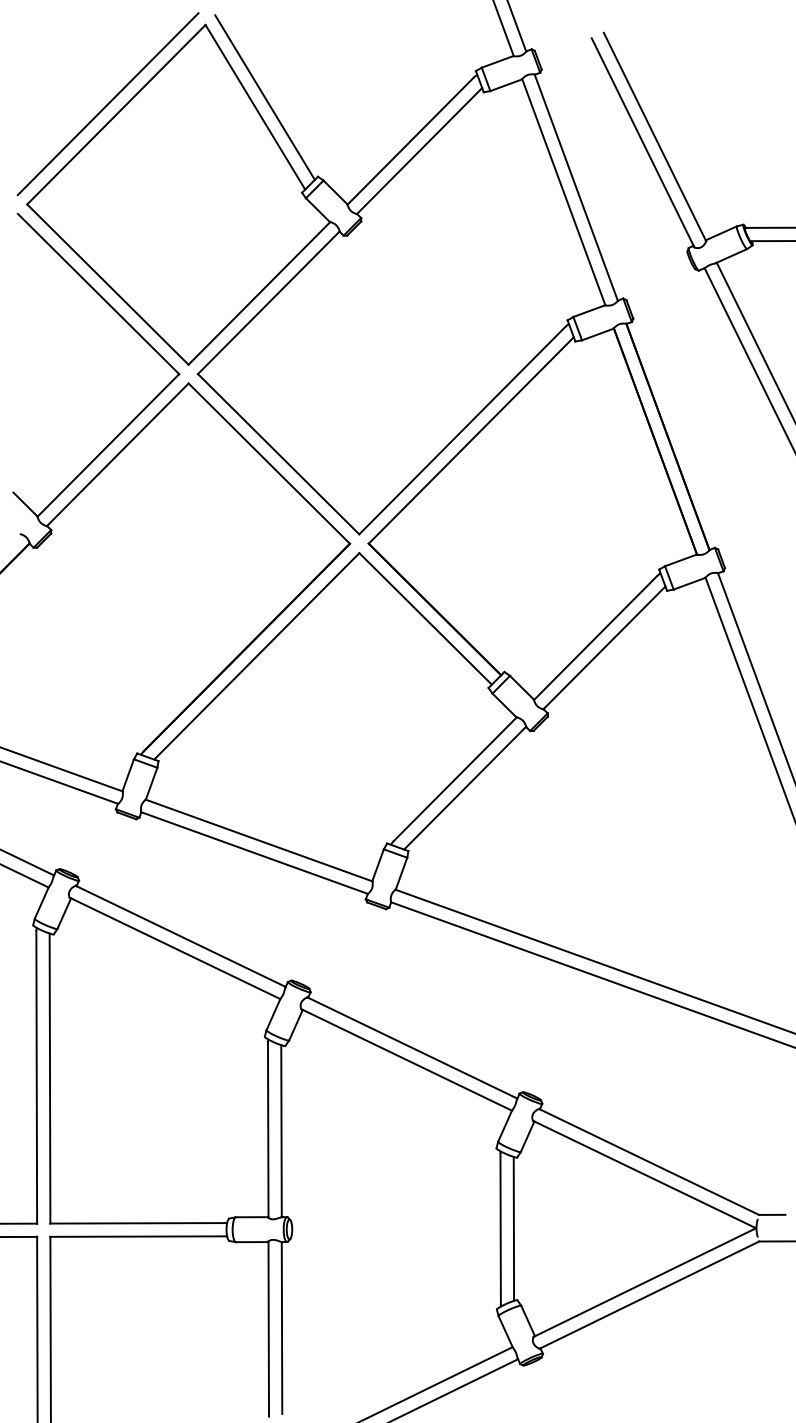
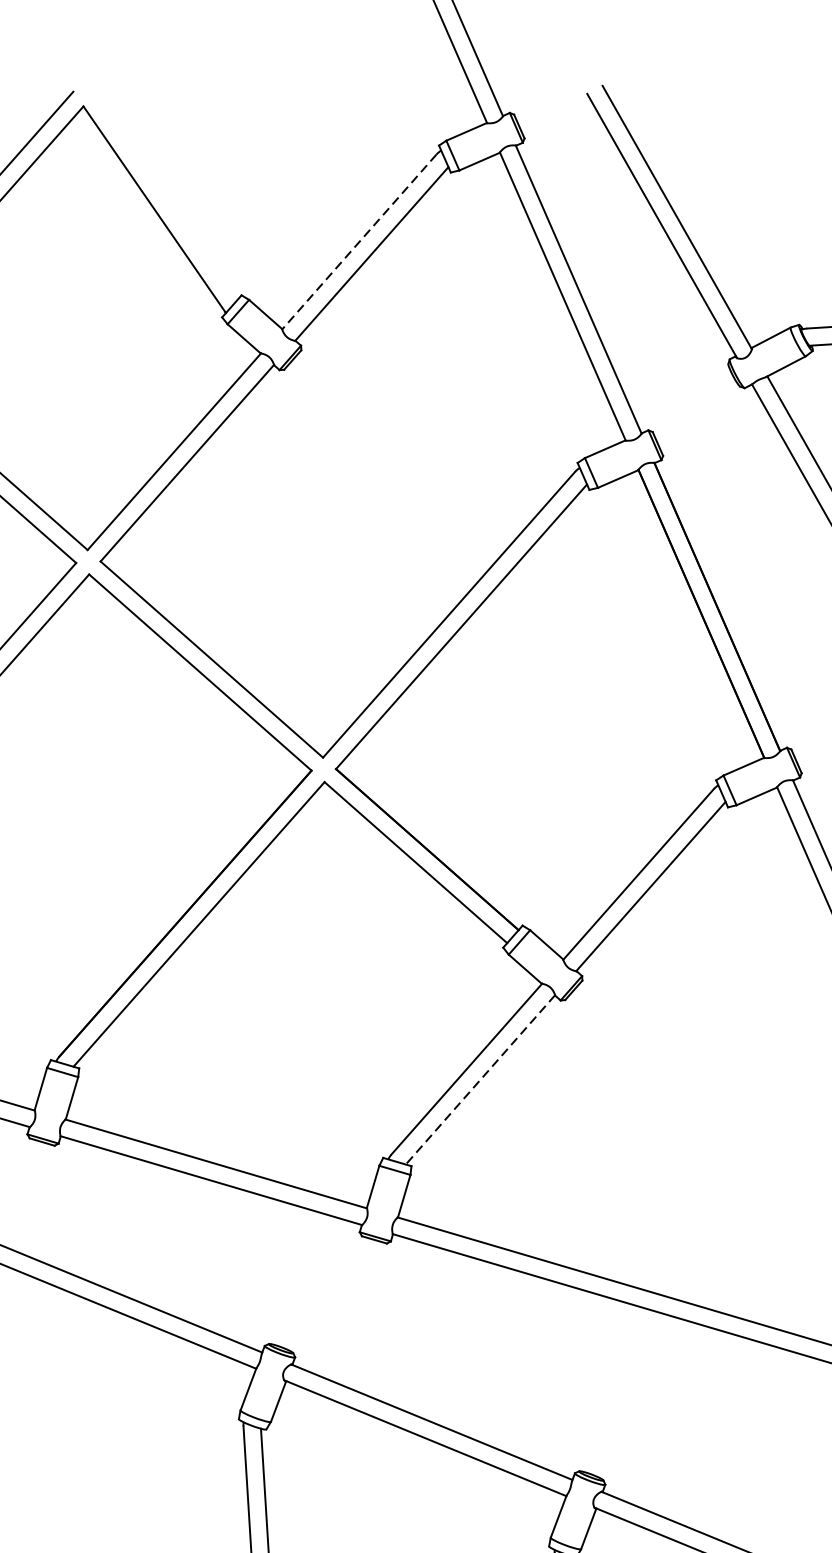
line: (264, 97) -> (165, 196), removed
line: (410, 141) -> (359, 242), solid -> dashed
line: (465, 788) -> (480, 1080), solid -> dashed

